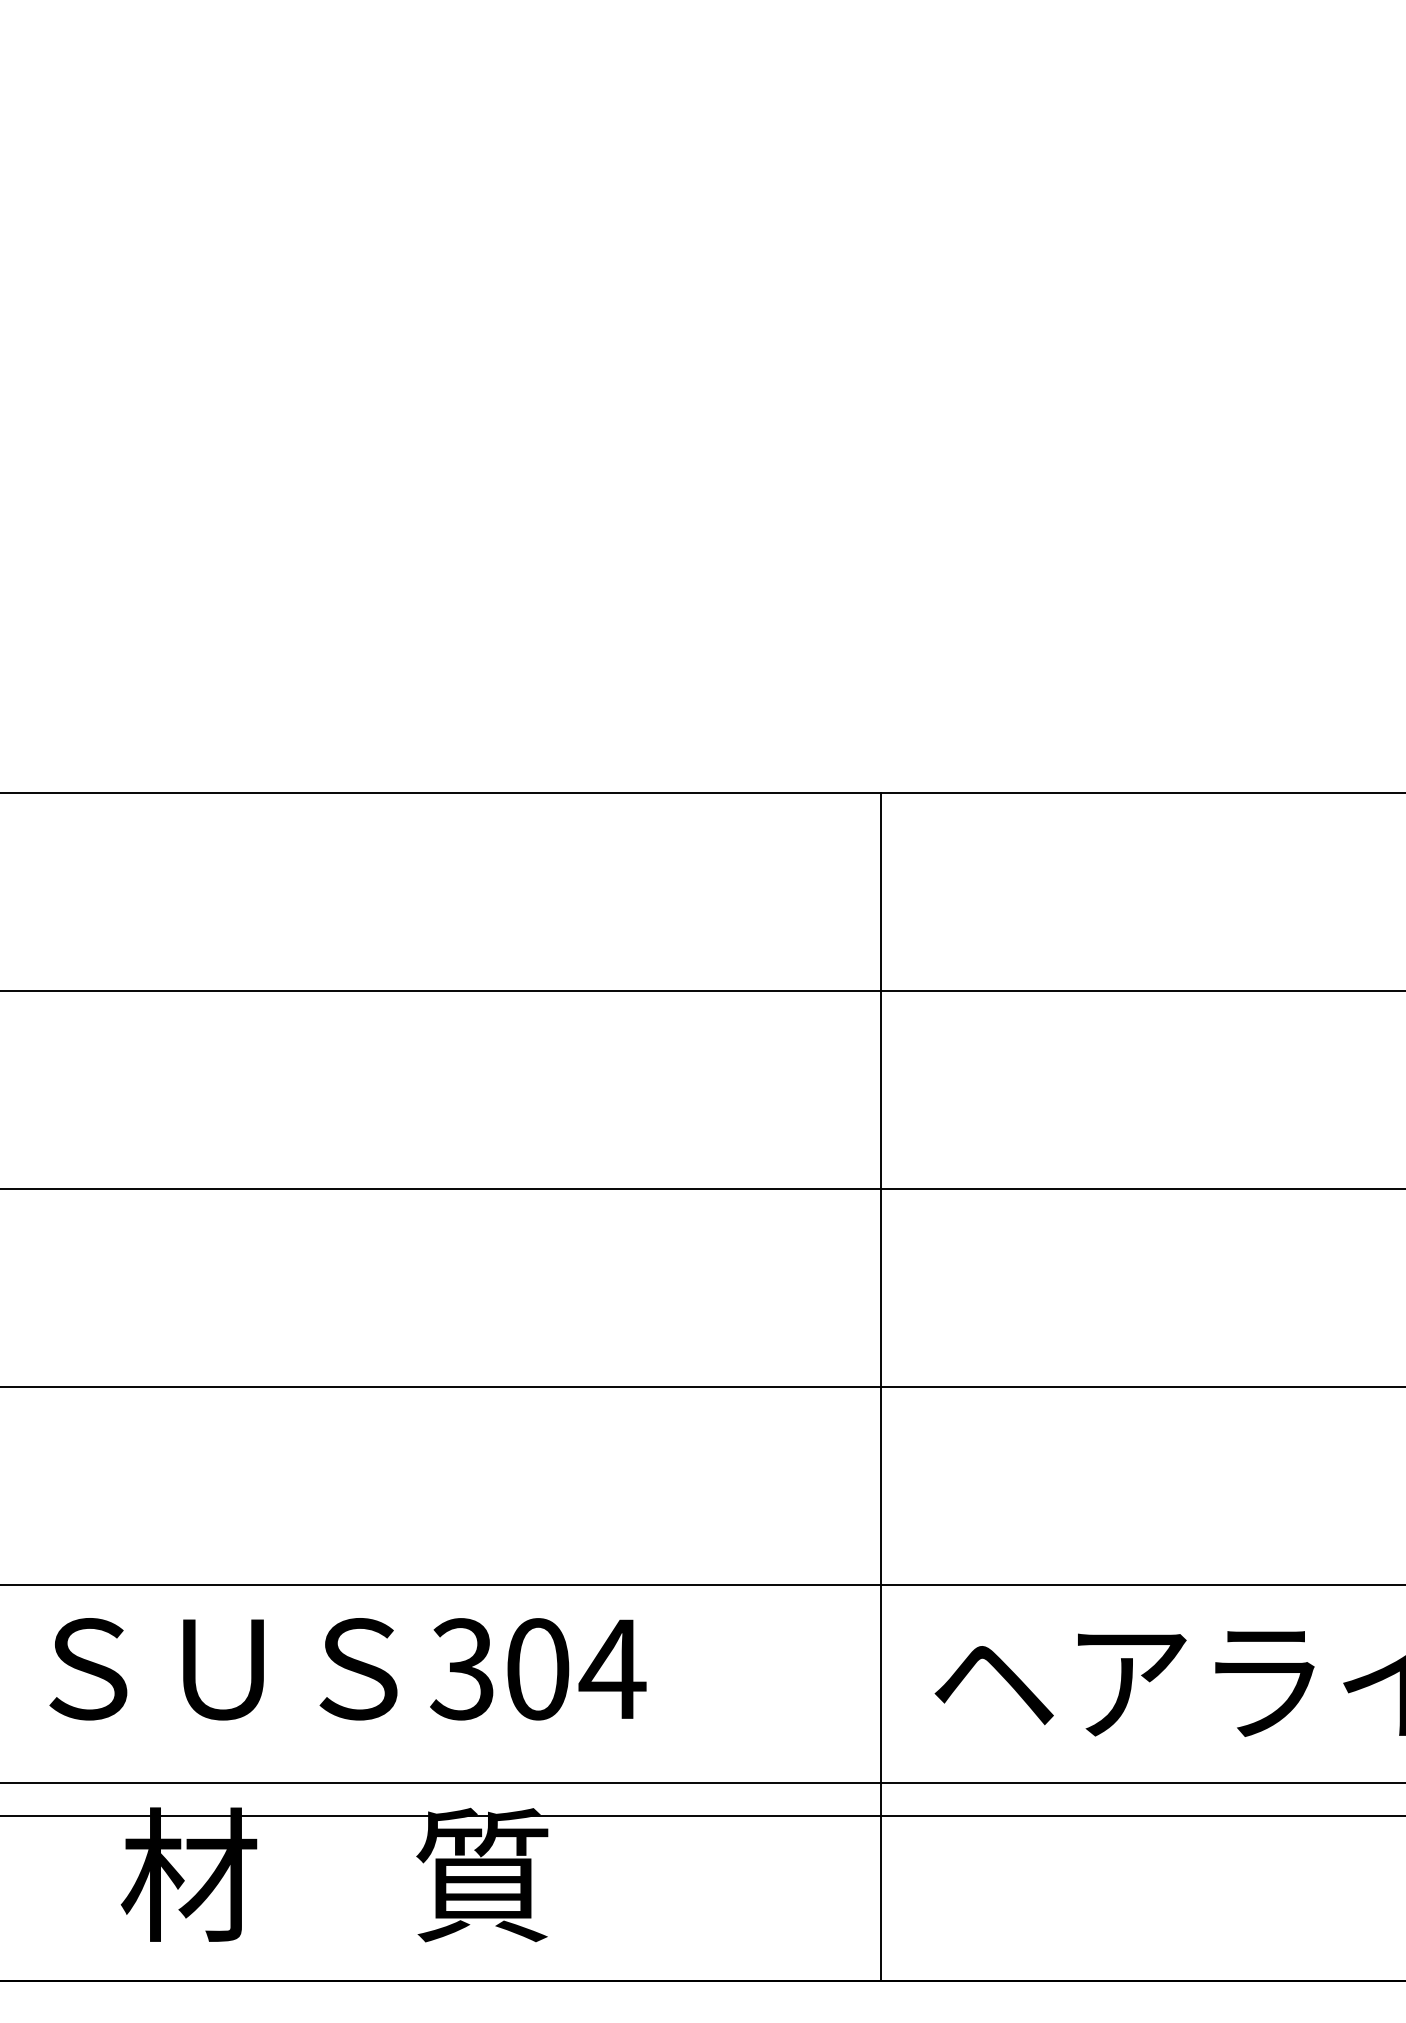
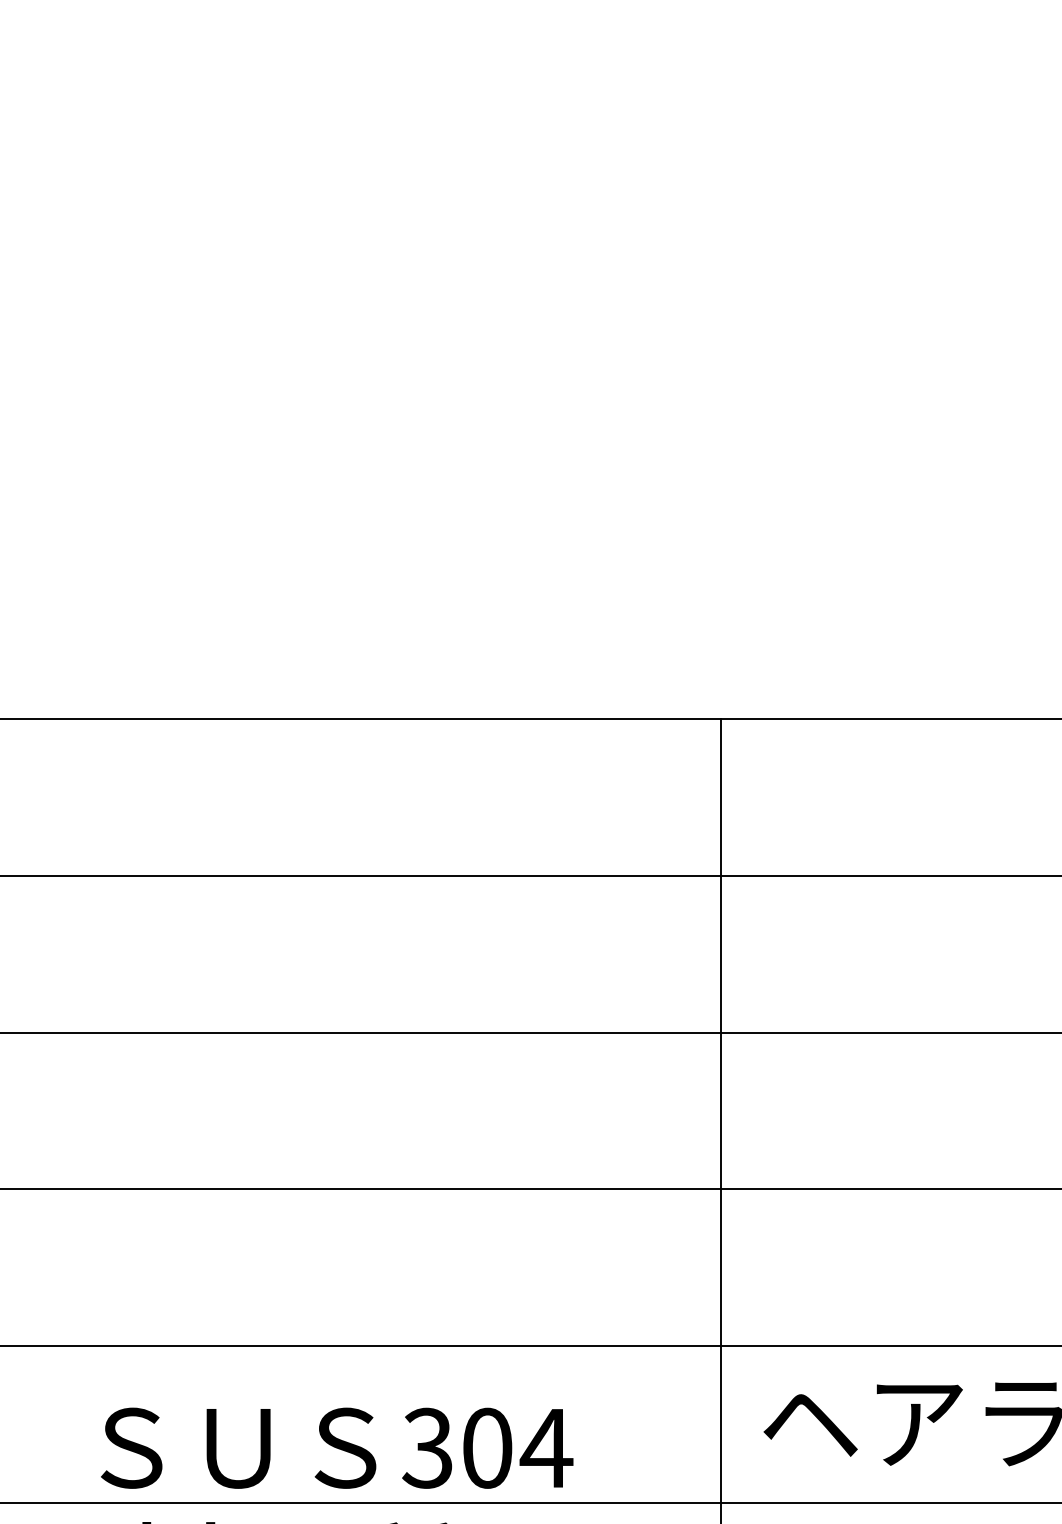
text: (347, 1669) -> (336, 1448), moved

